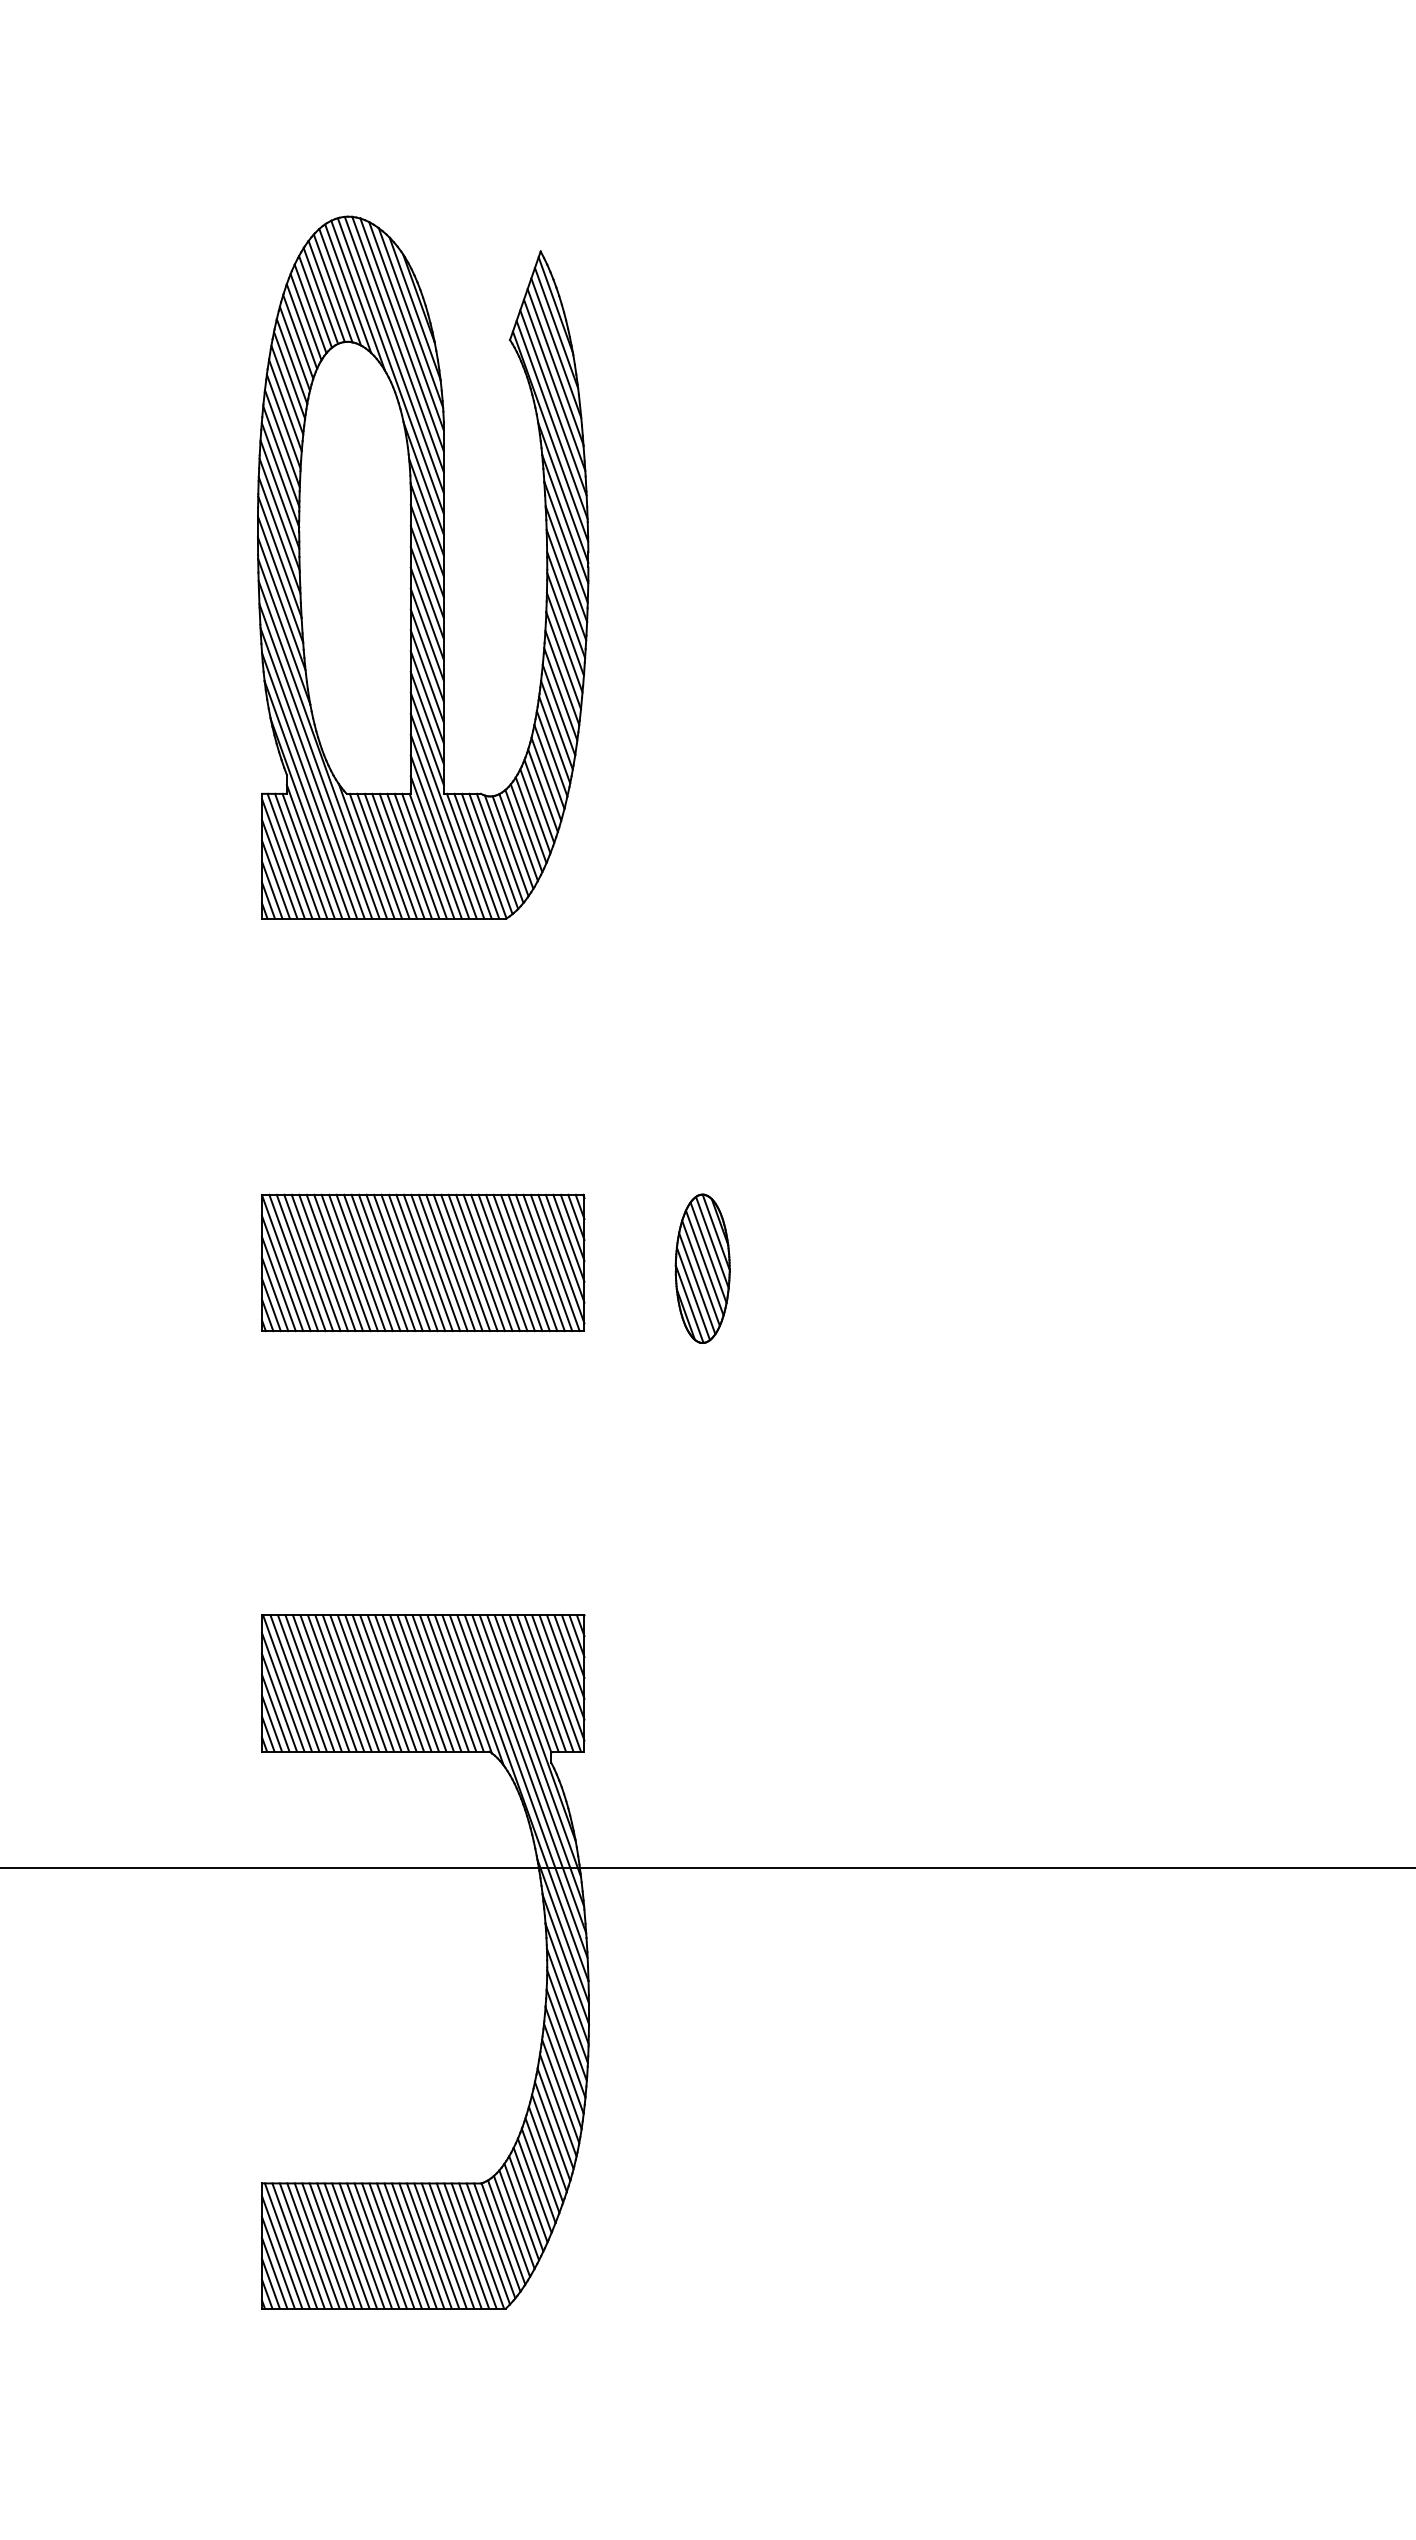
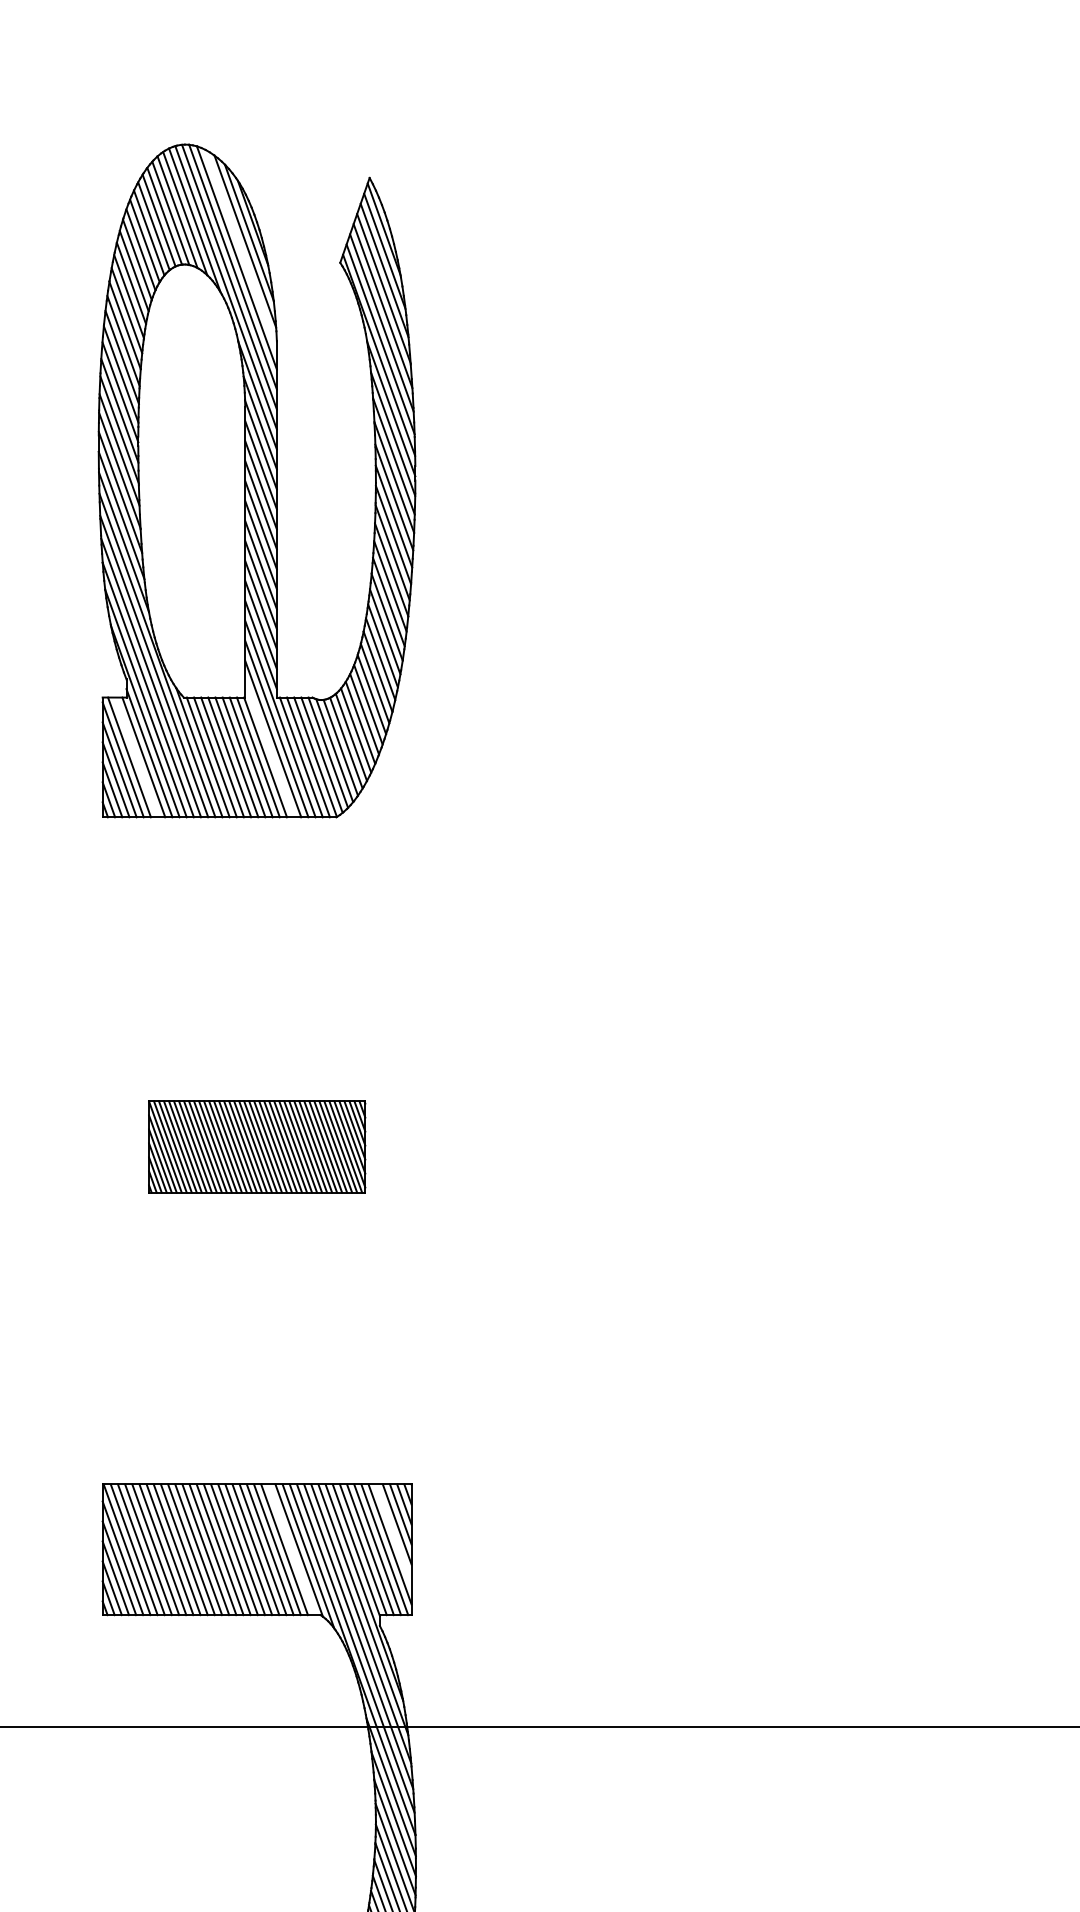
line: (406, 326) -> (241, 249), removed
line: (435, 847) -> (268, 748), removed
line: (297, 855) -> (136, 756), removed
part: (423, 1262) -> (257, 1146), size x0.7
part: (702, 1268) -> (524, 1152), removed
line: (565, 1667) -> (393, 1534), removed
line: (458, 1683) -> (290, 1549), removed

